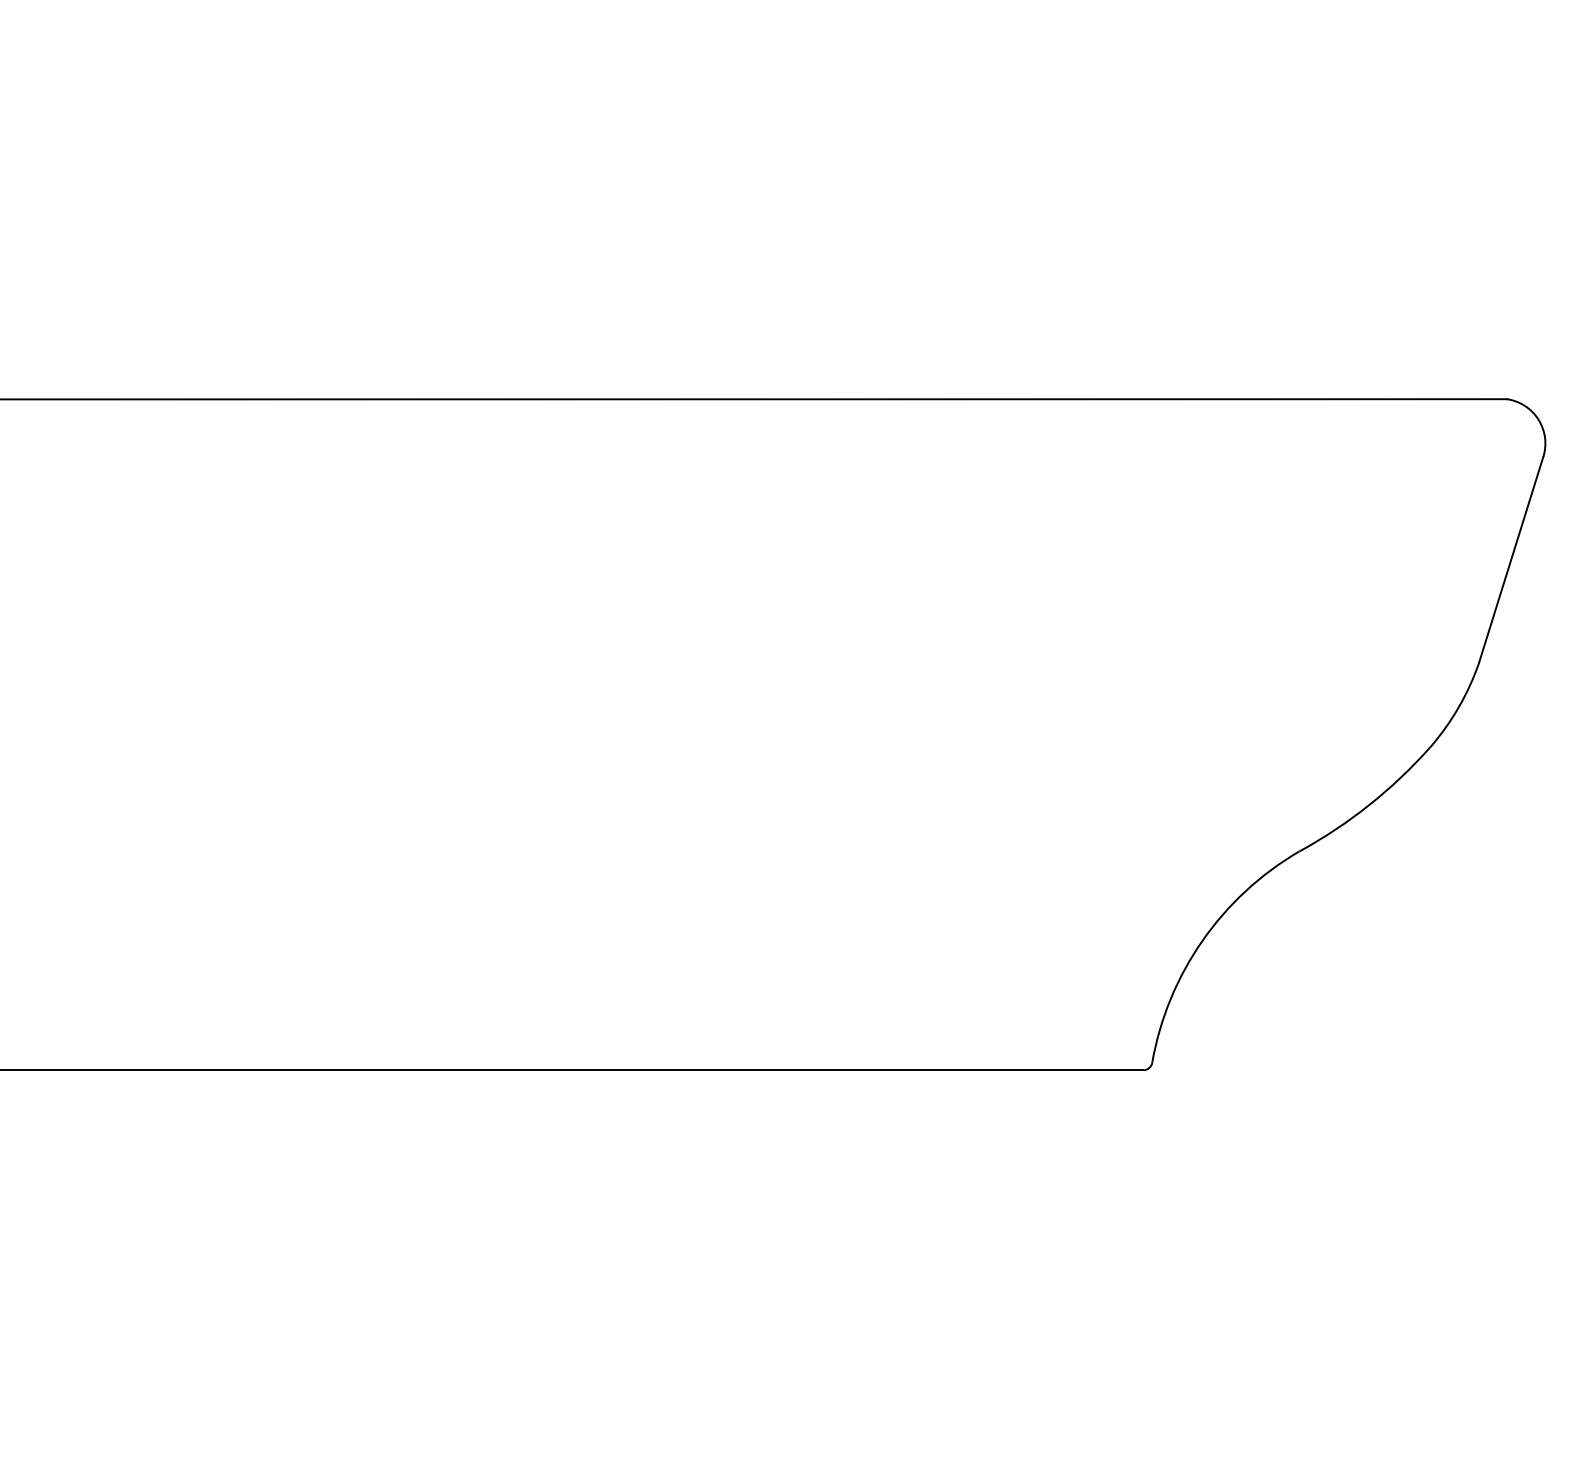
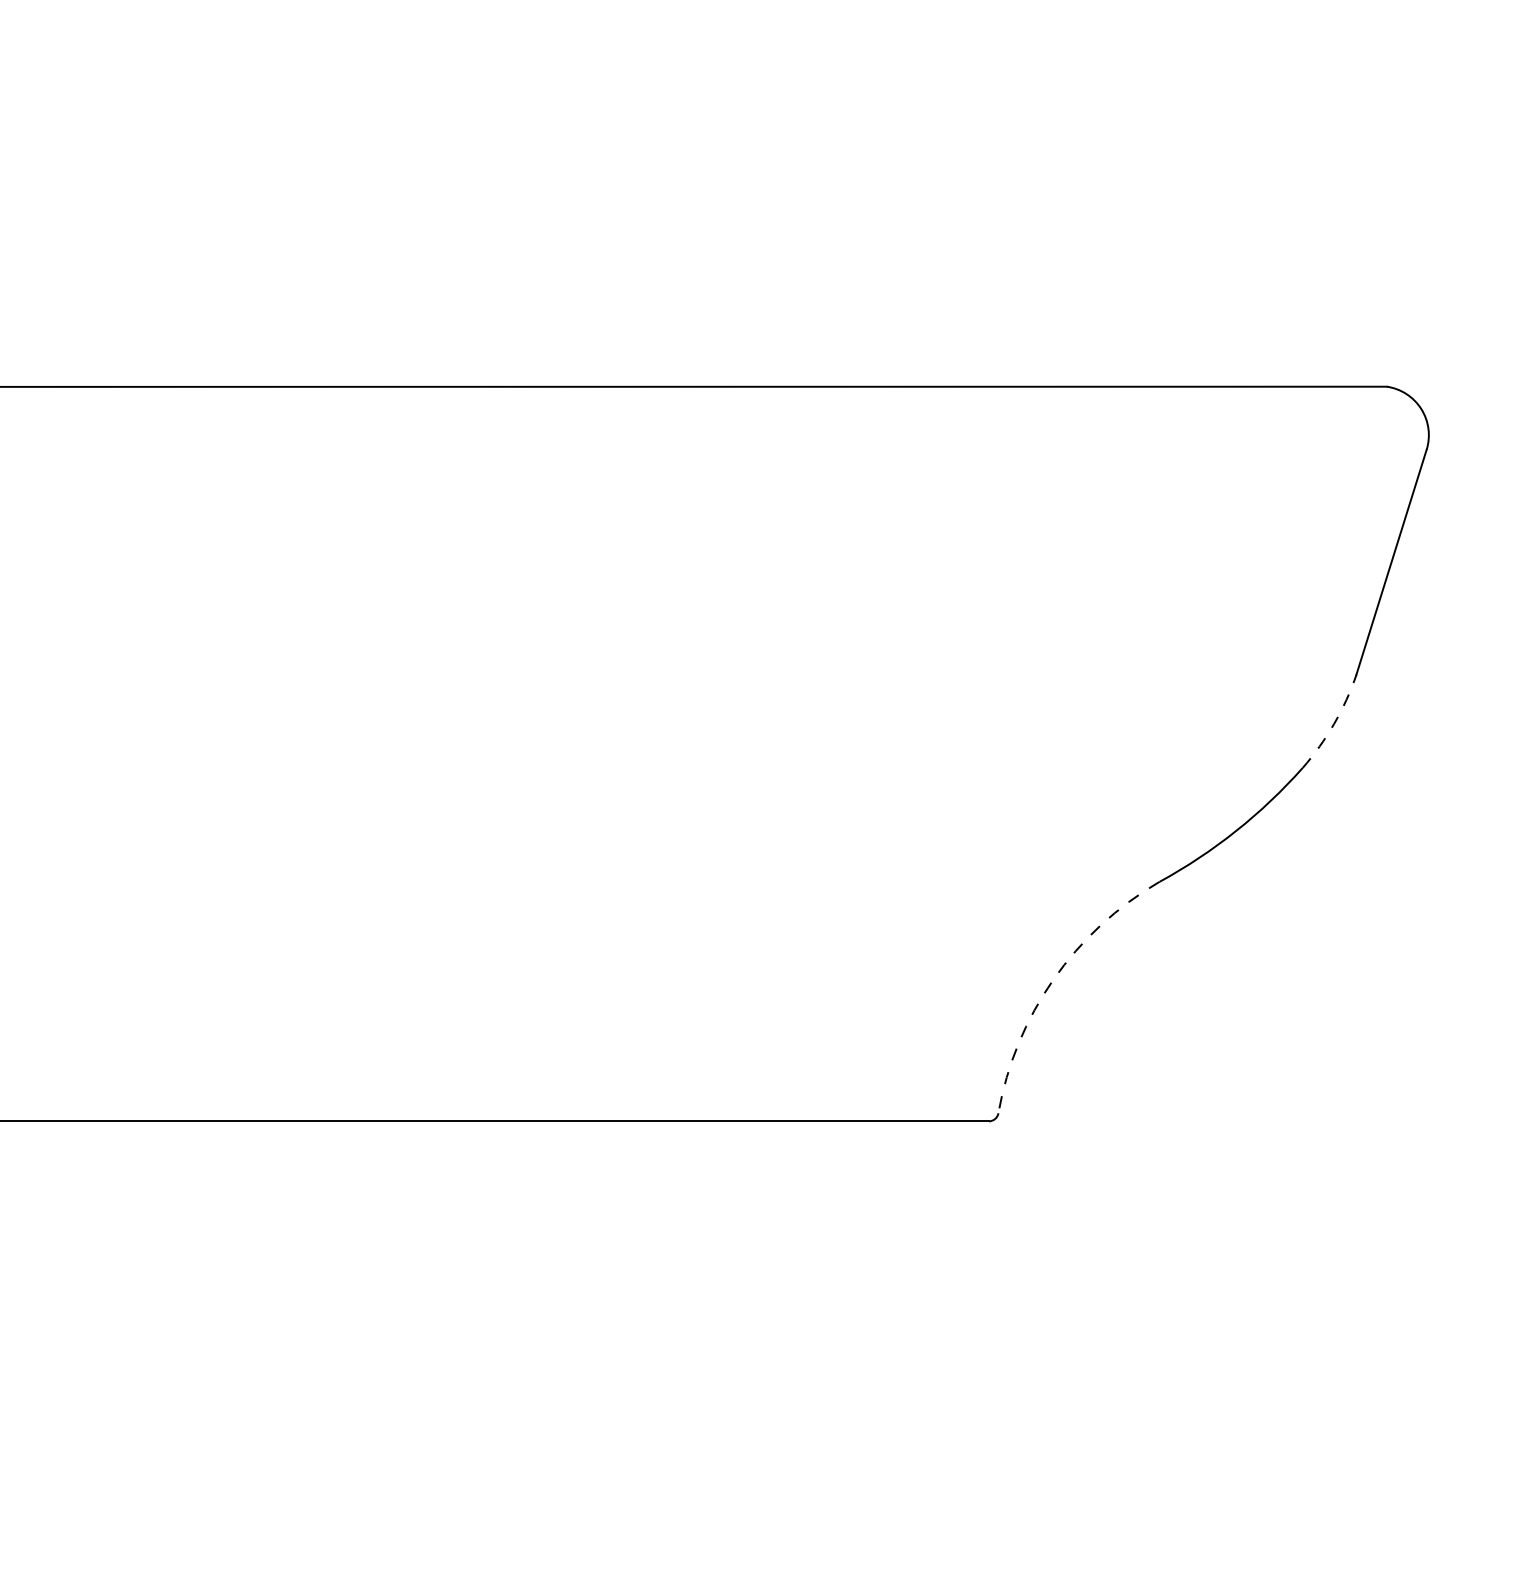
arc: (1458, 707) -> (1333, 724), solid -> dashed
arc: (1202, 940) -> (1053, 979), solid -> dashed

